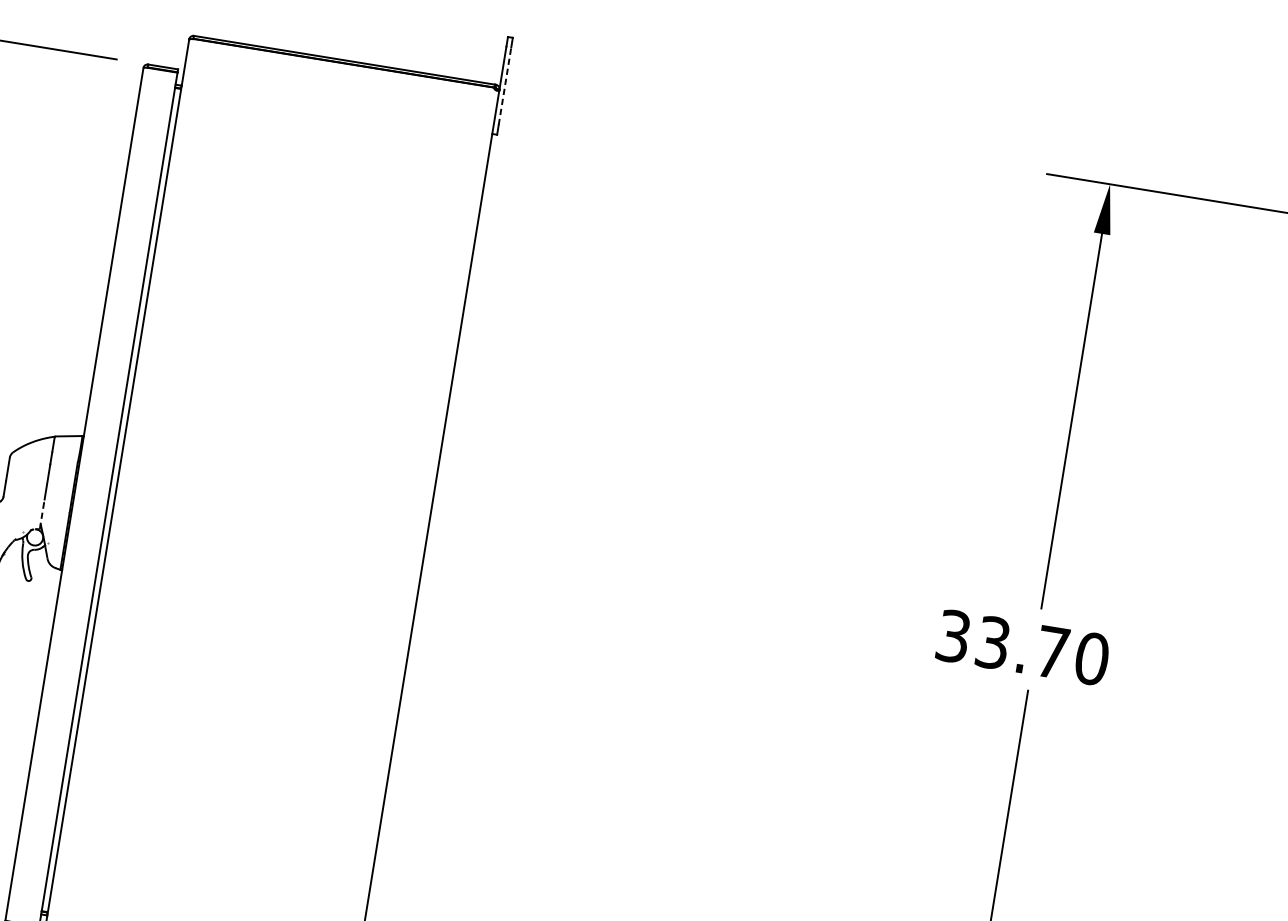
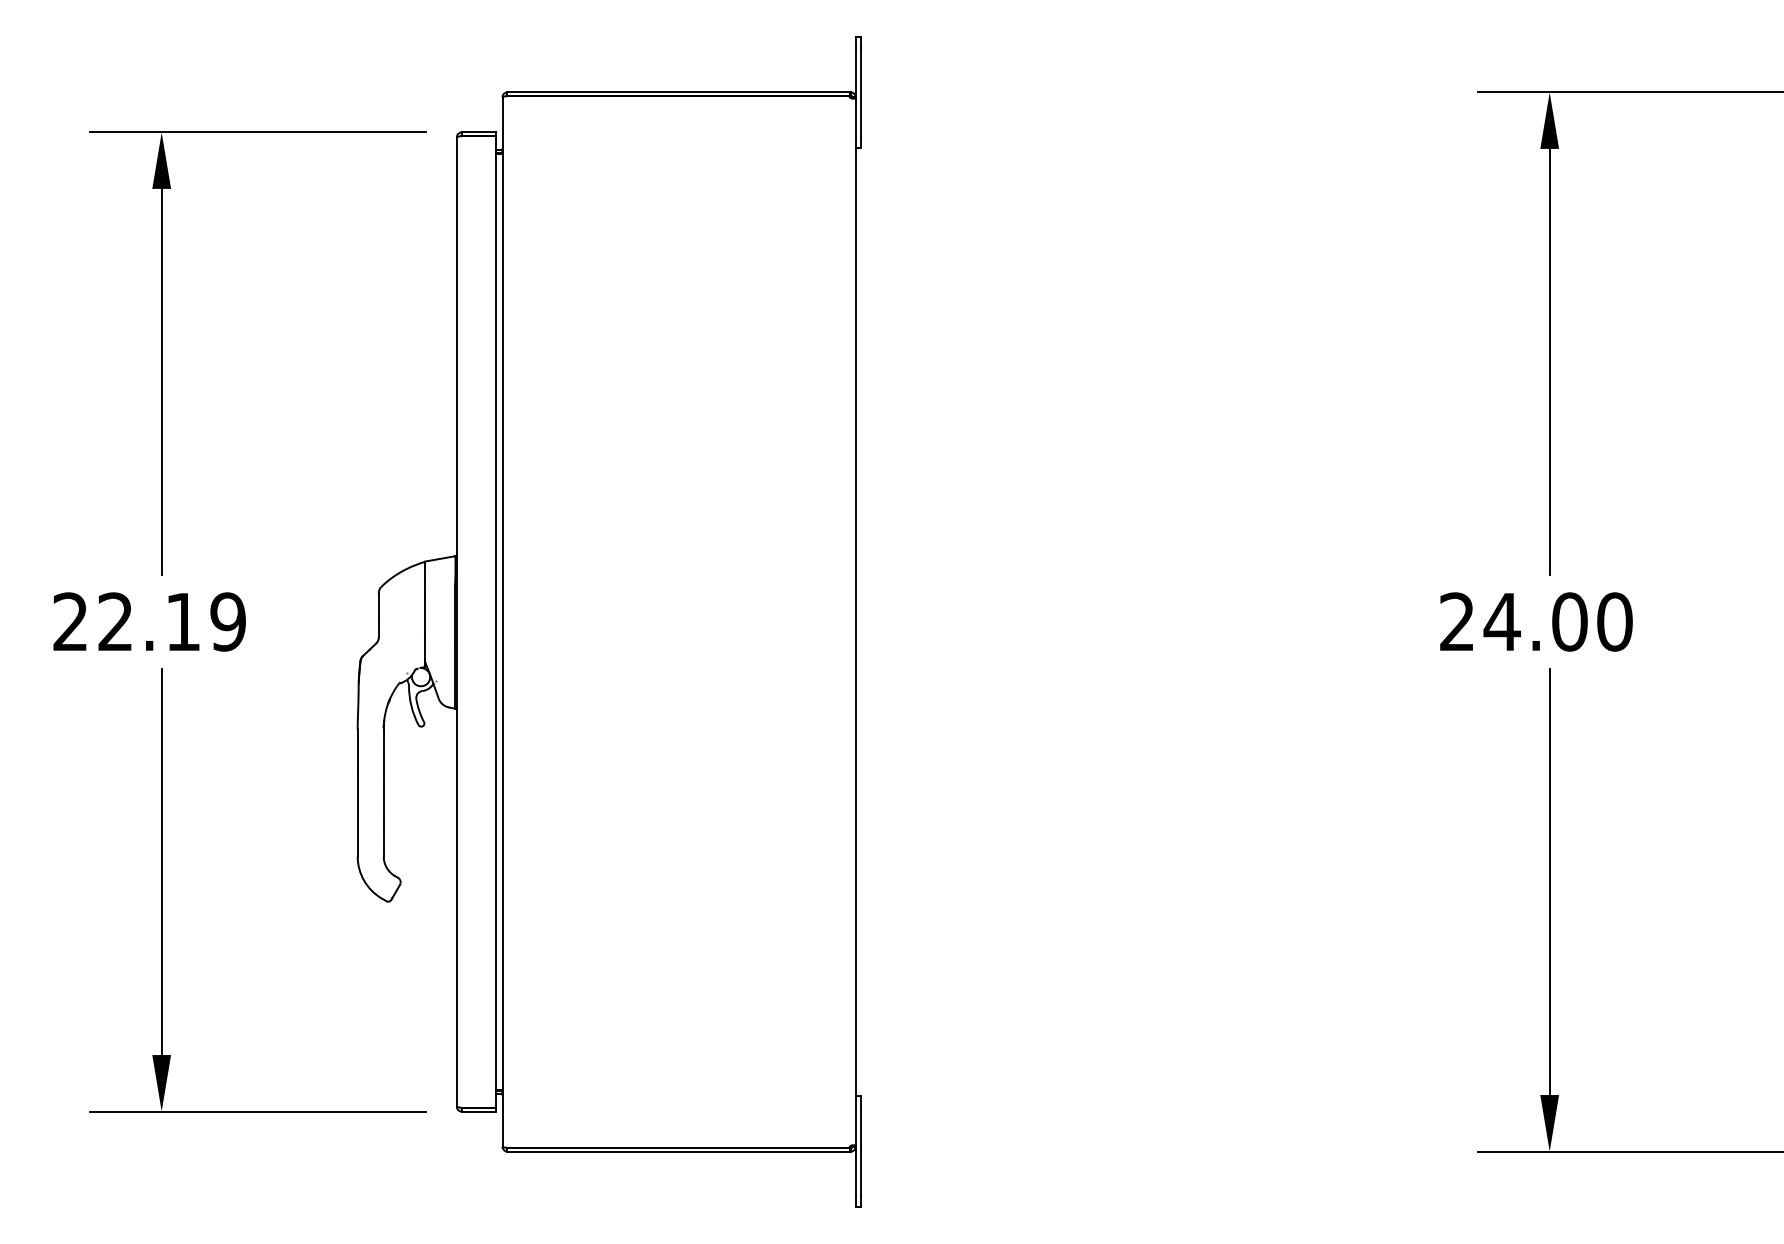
line: (505, 85) -> (861, 91), dashed -> solid
line: (41, 514) -> (424, 650), dashed -> solid
text: (1002, 644) -> (1513, 621), 33.70 -> 24.00

